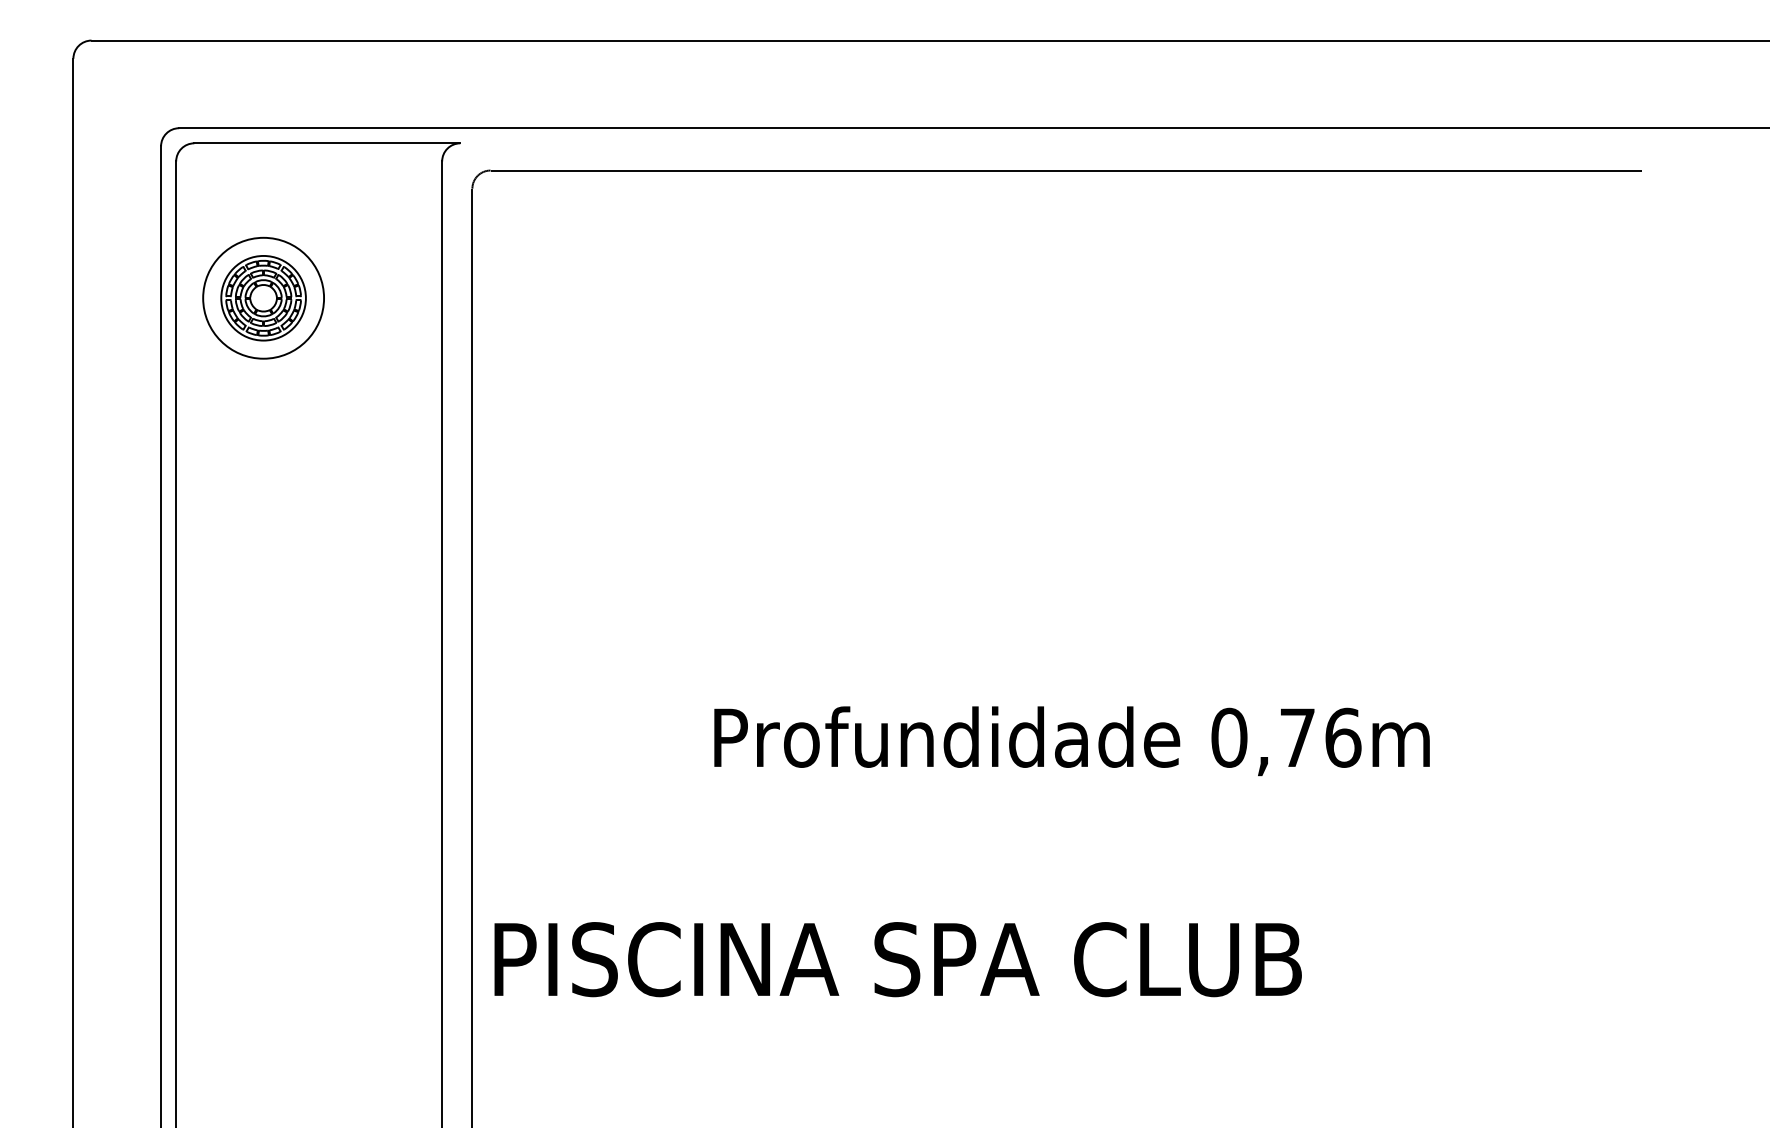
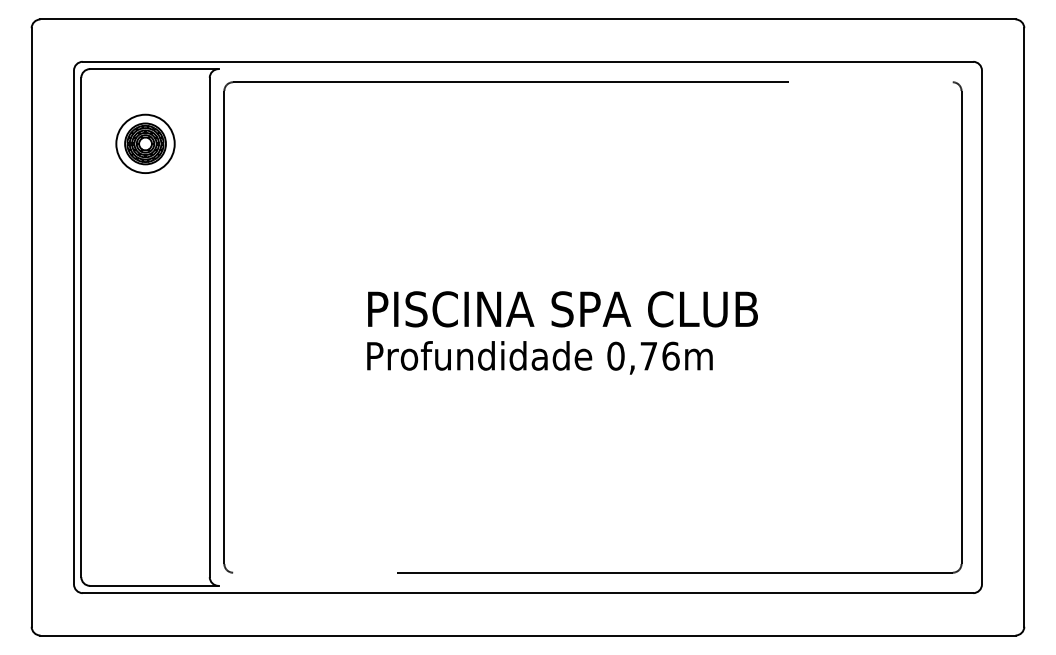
part: (263, 297) -> (145, 143), moved
text: (1071, 740) -> (539, 357), moved
text: (897, 959) -> (562, 309), moved

